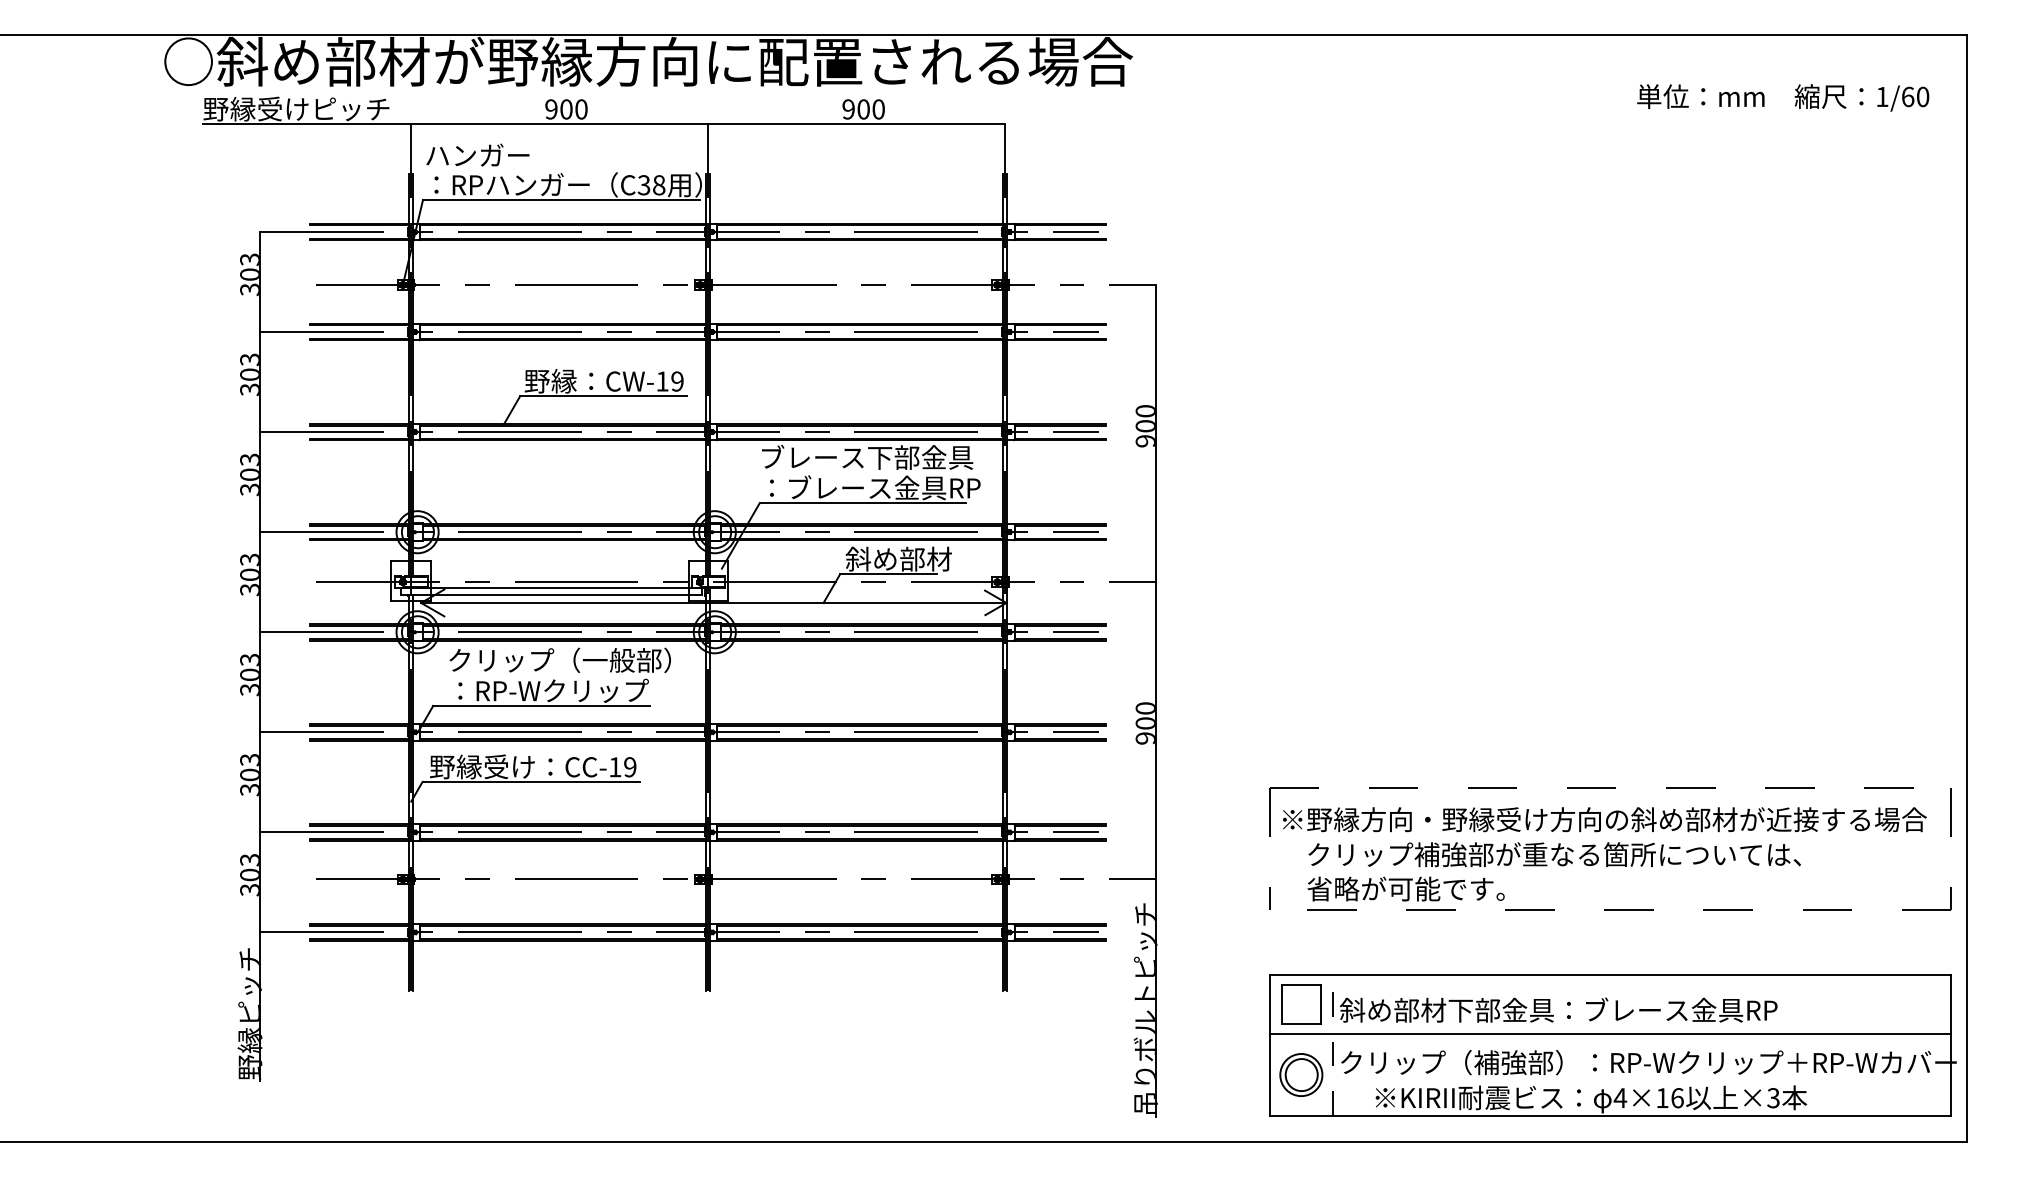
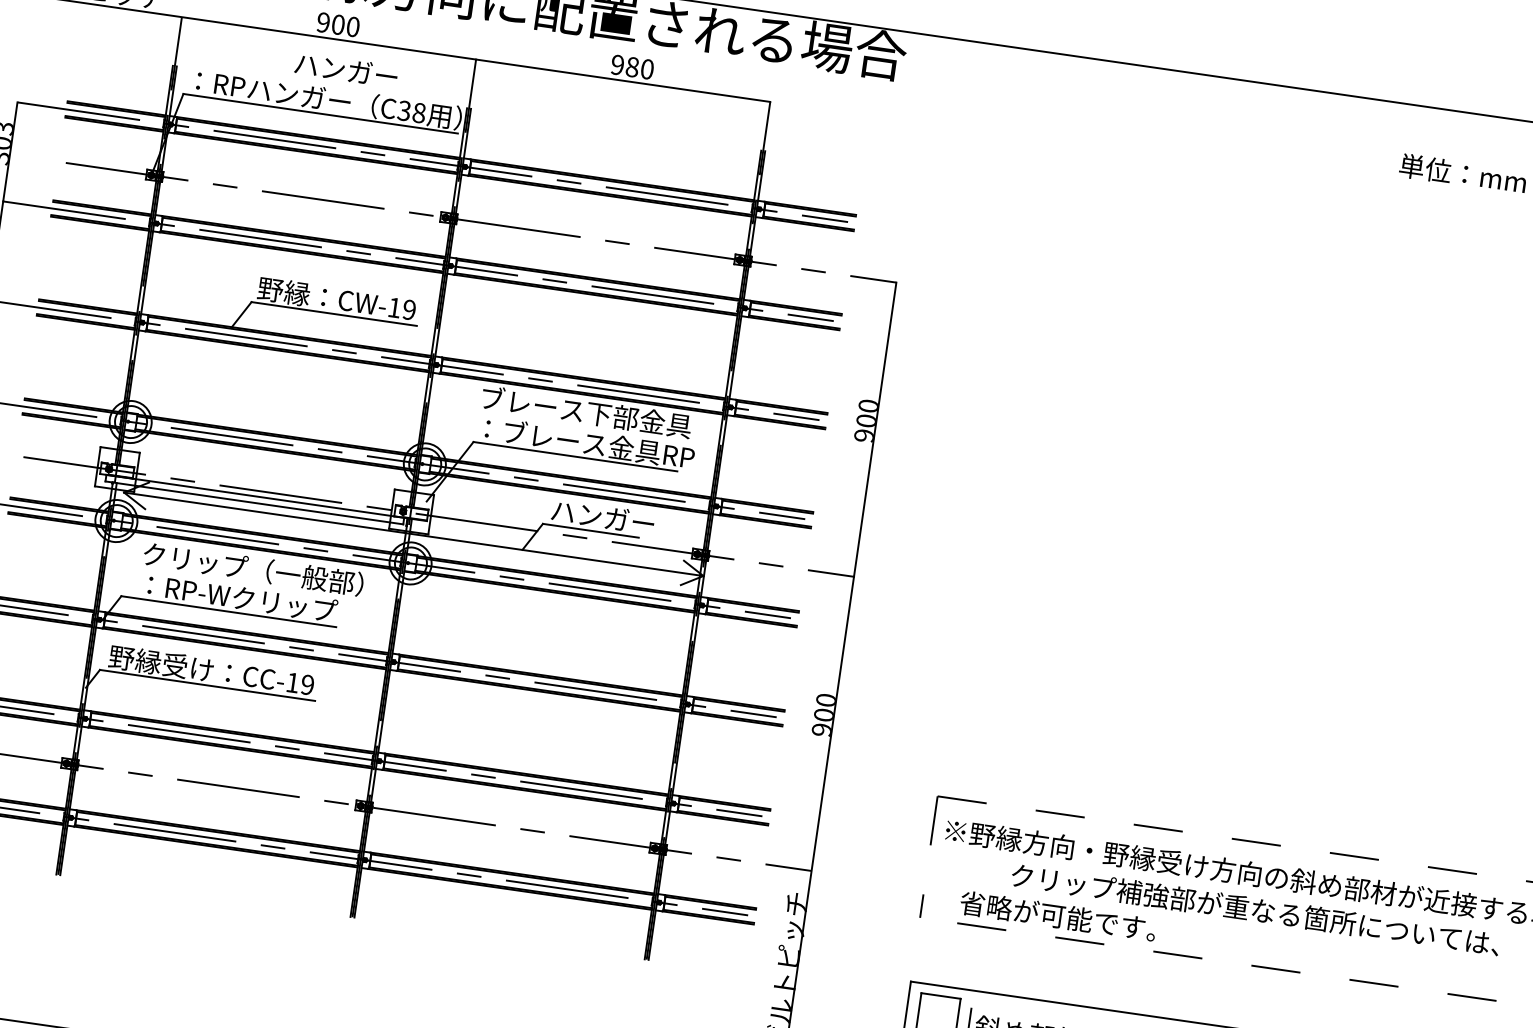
text: (863, 109) -> (632, 67), 900 -> 980
text: (477, 154) -> (346, 69), moved
text: (898, 558) -> (602, 516), 斜め部材 -> ハンガー
text: (1554, 854) -> (1255, 909), moved

